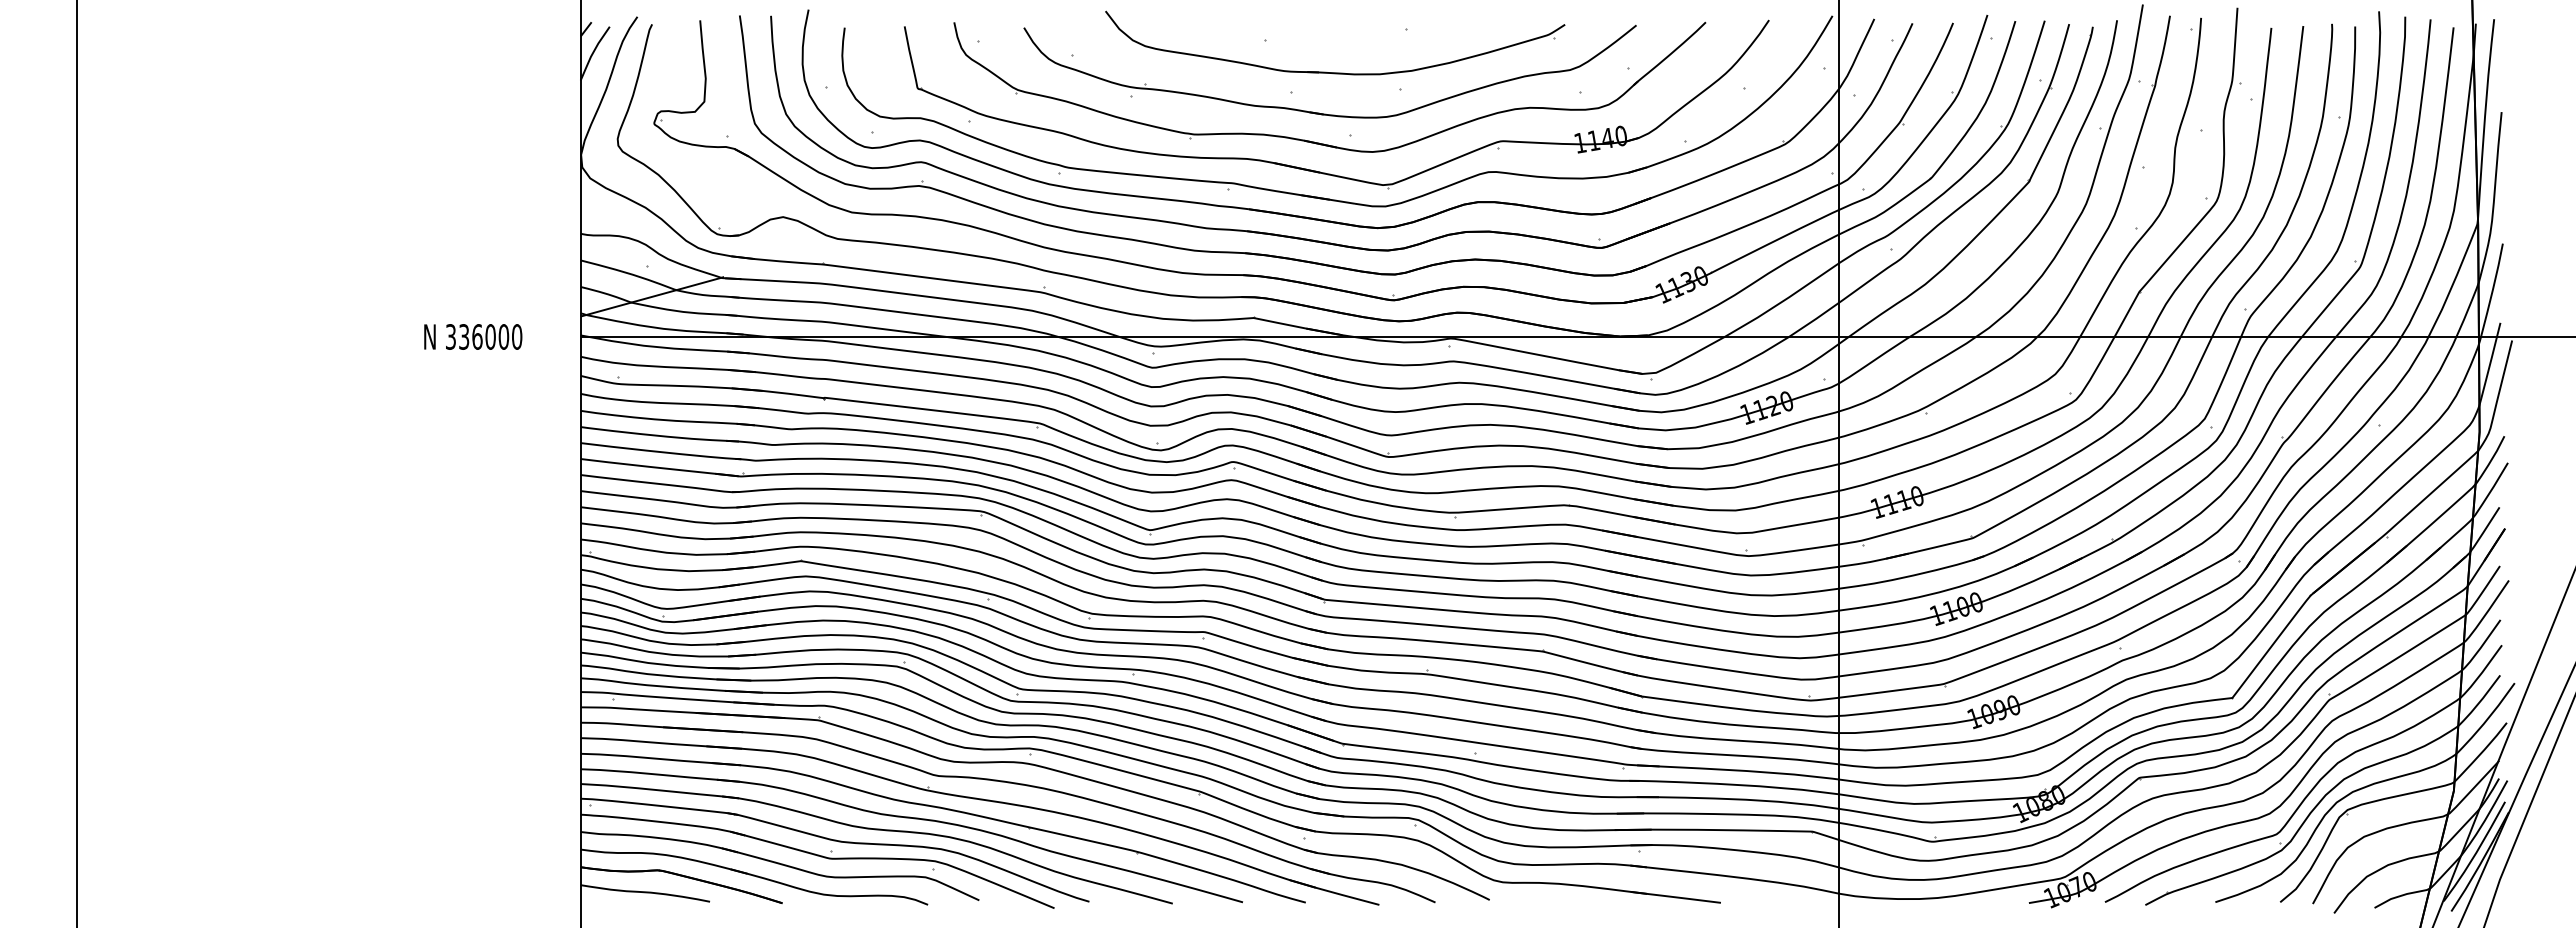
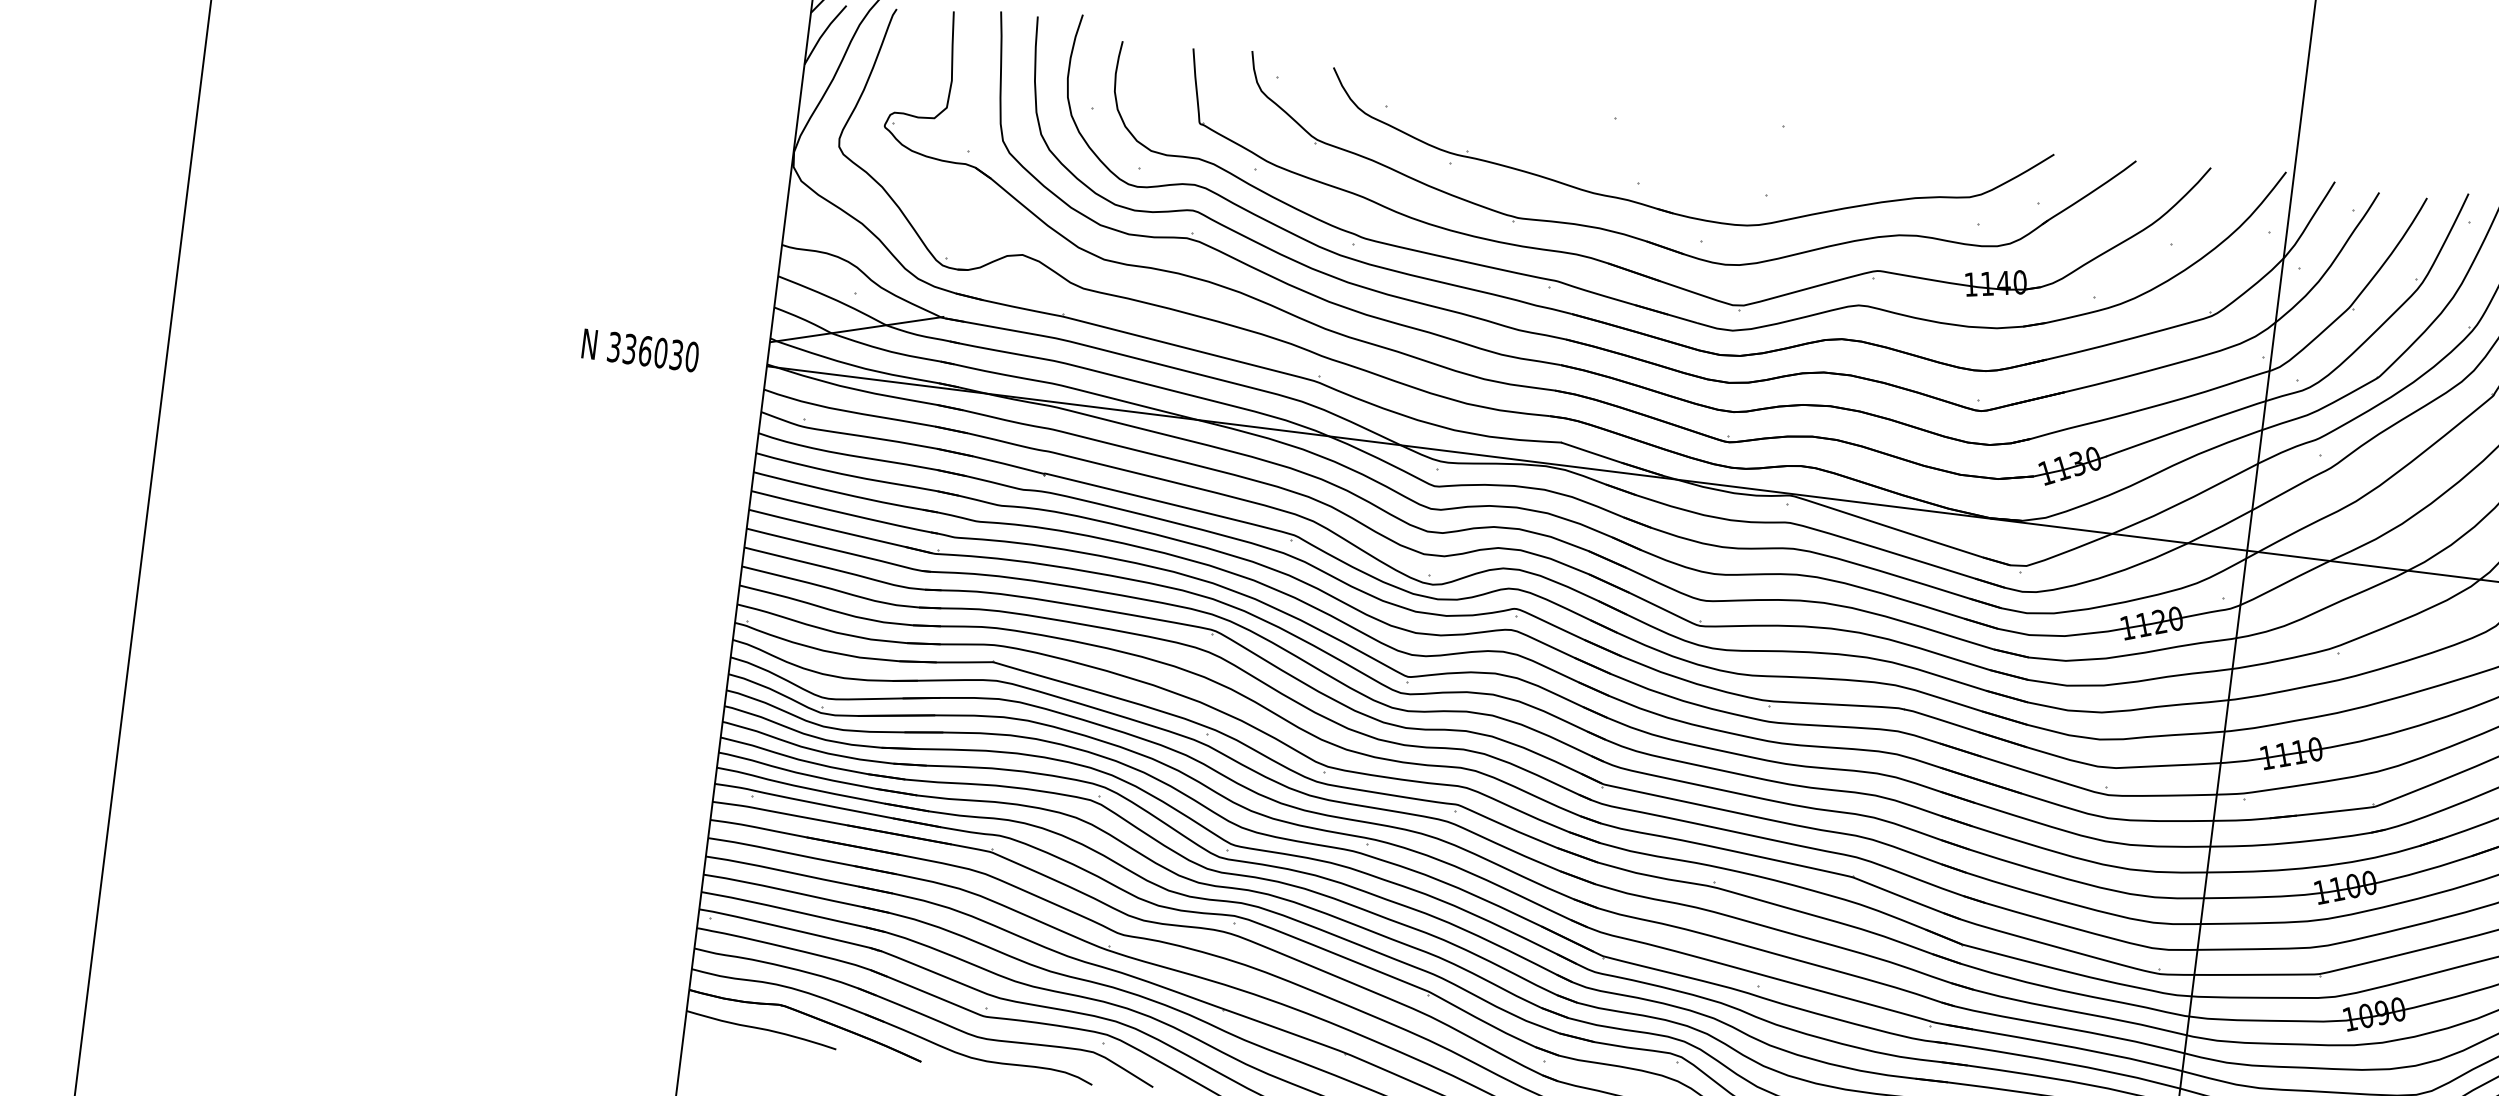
part: (1335, 72) -> (1693, 165), removed
text: (503, 336) -> (676, 354), 336000 -> 336030

